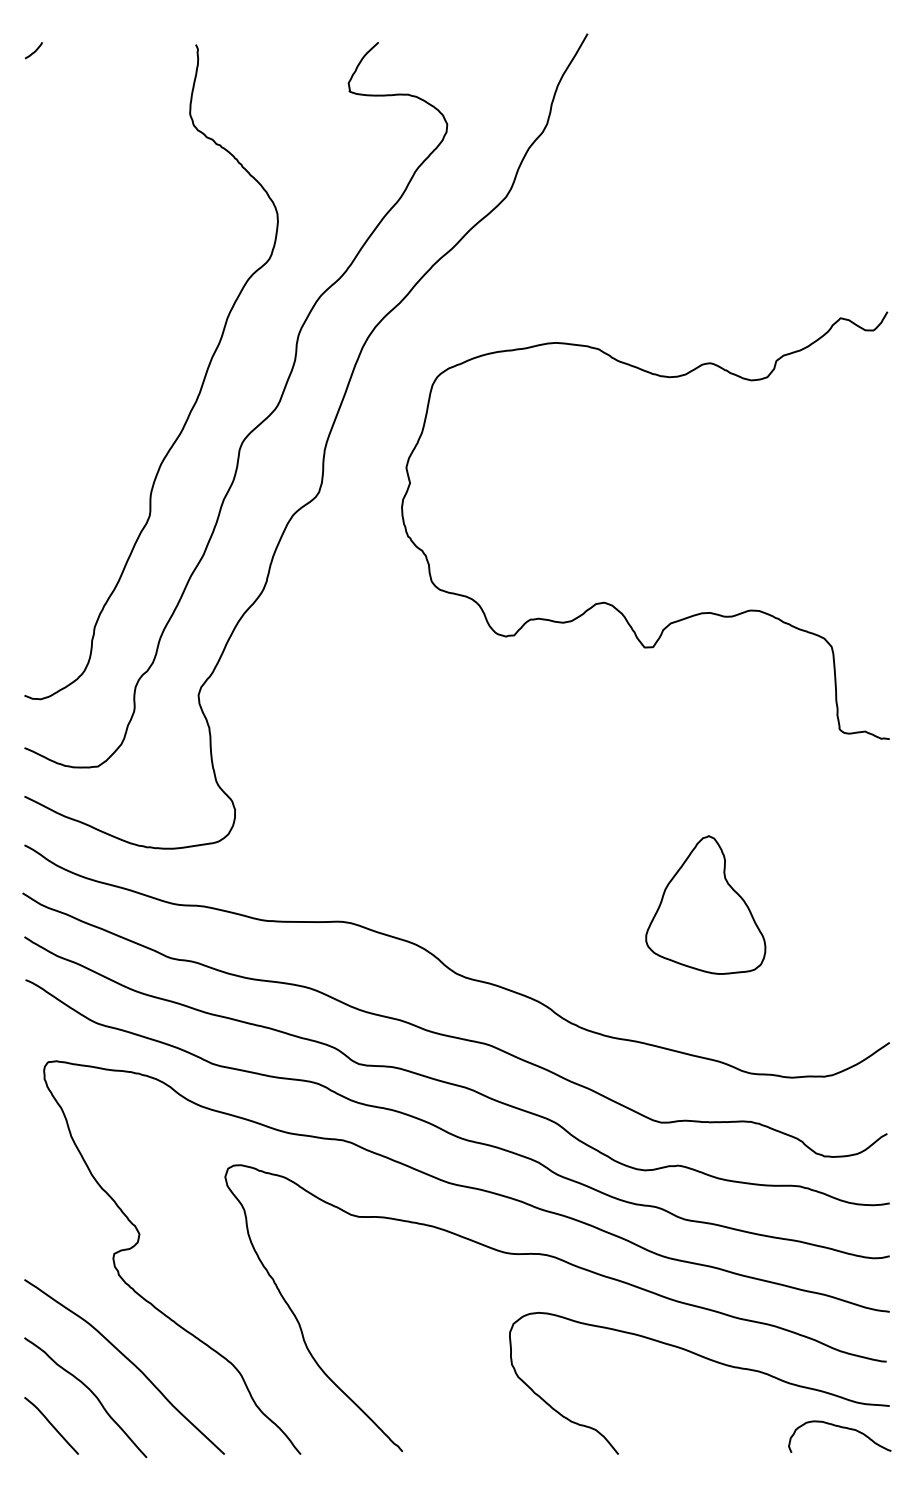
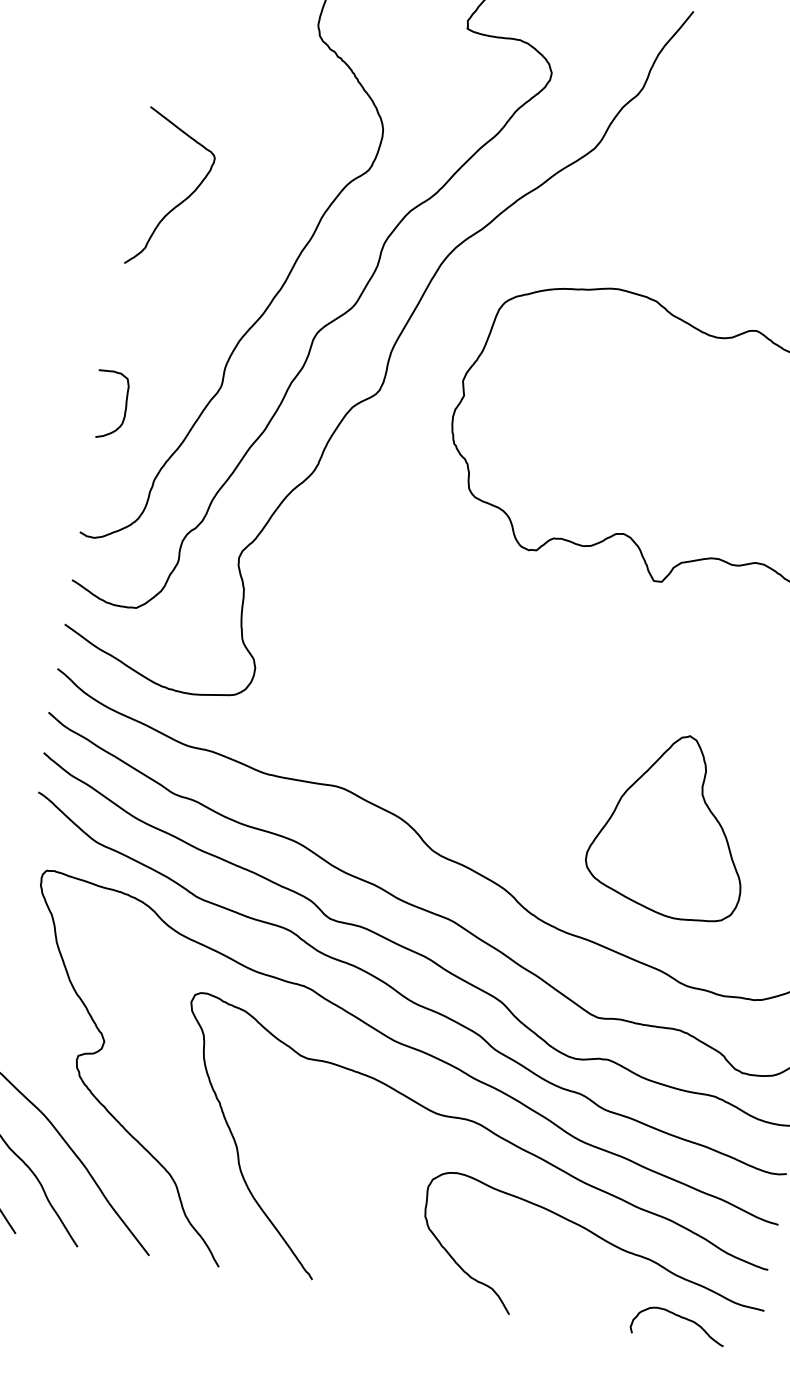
curve: (74, 326) -> (180, 202), added
curve: (50, 551) -> (125, 404), added
part: (705, 904) -> (671, 824), size x1.43
curve: (842, 1428) -> (682, 1318), moved

